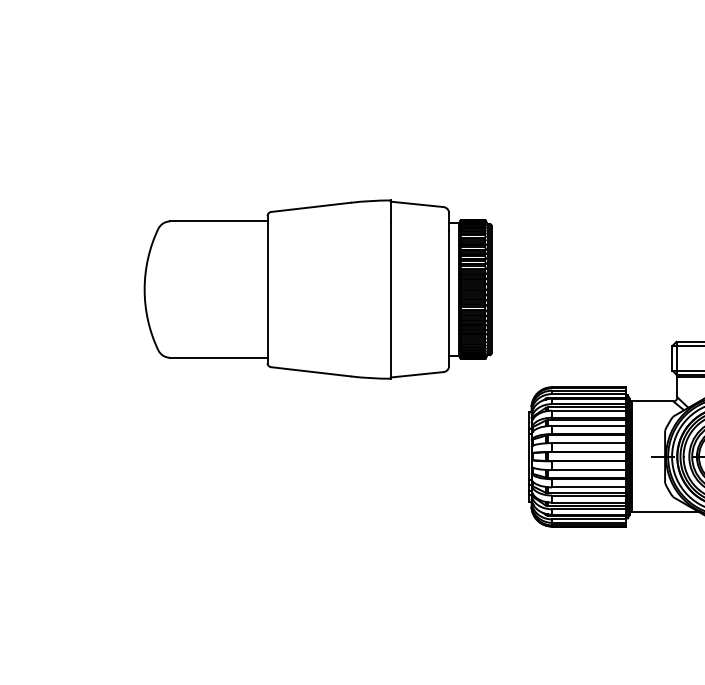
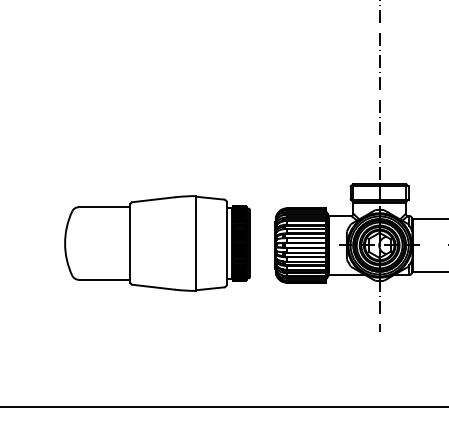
part: (318, 289) -> (157, 243), moved

